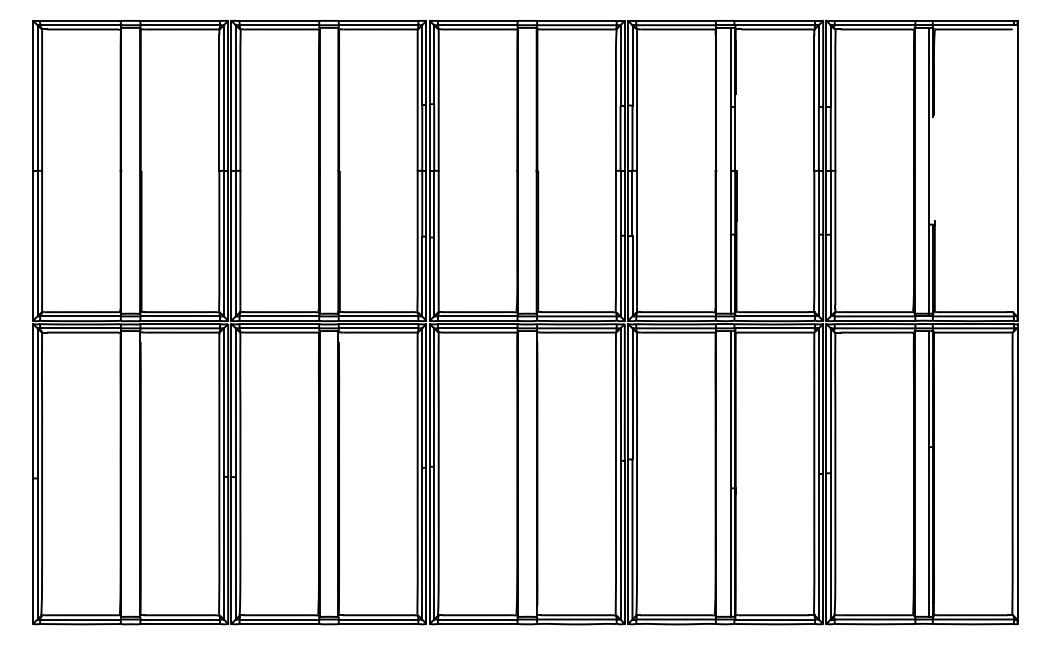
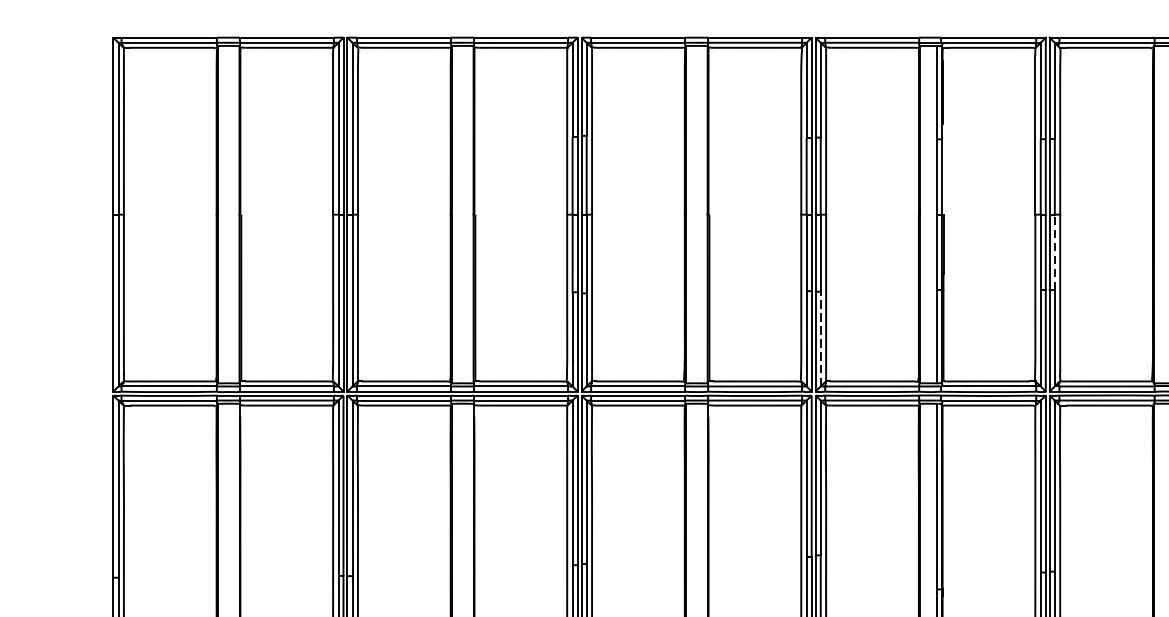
line: (830, 202) -> (1054, 252), solid -> dashed
line: (632, 275) -> (820, 338), solid -> dashed

